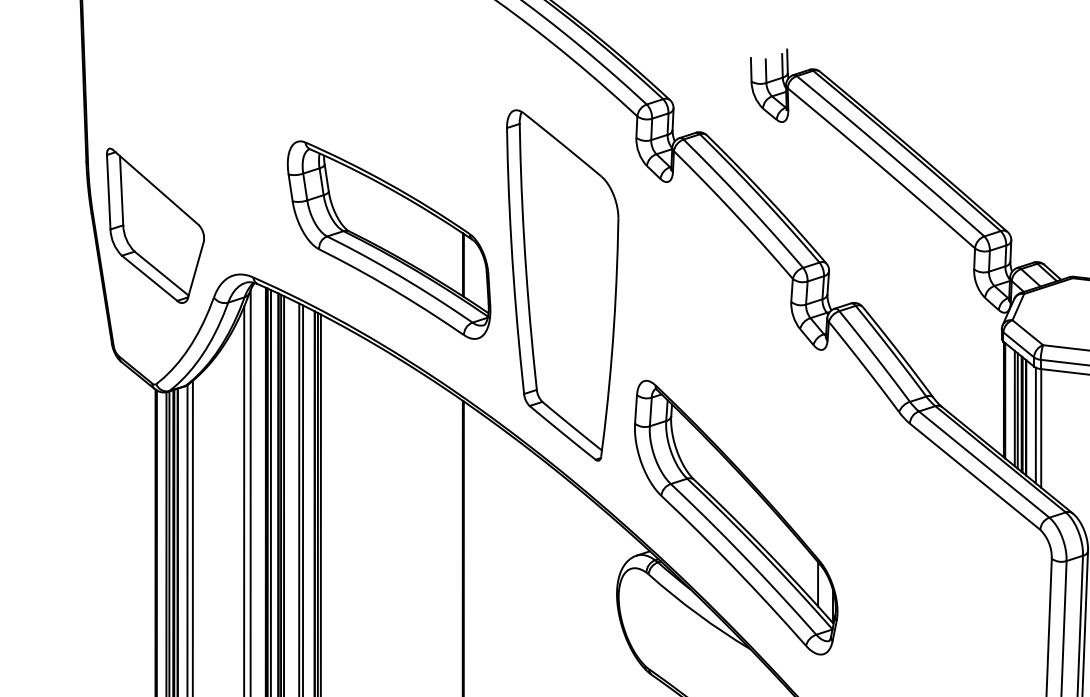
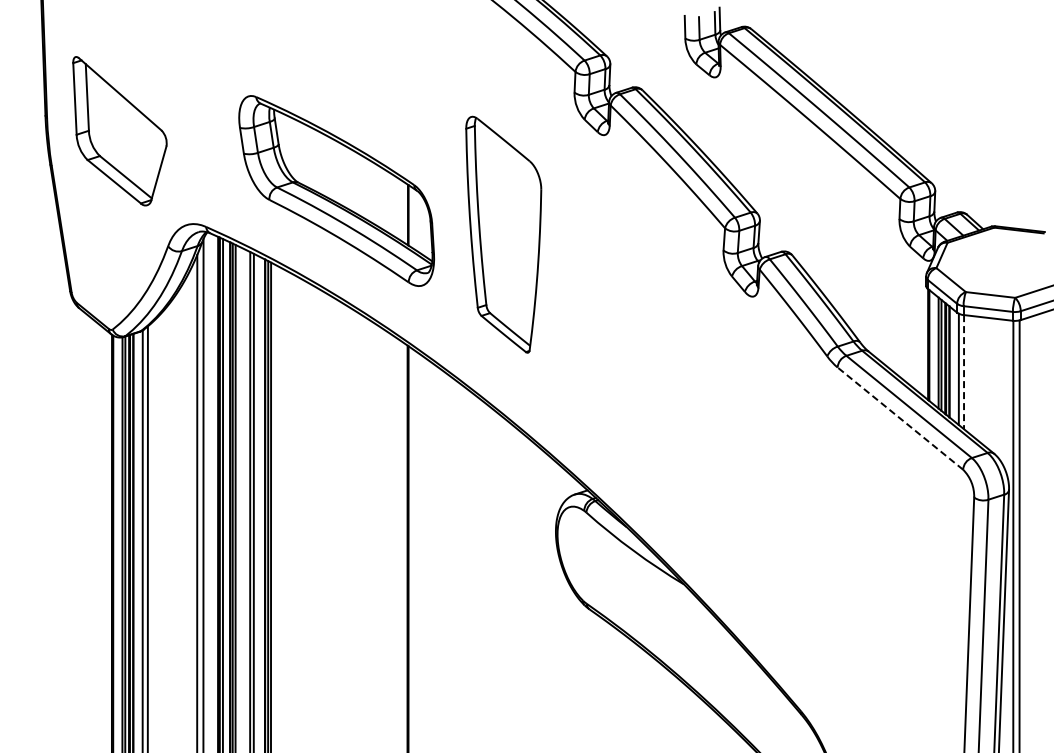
part: (155, 226) -> (119, 131), moved
part: (562, 285) -> (503, 234), size x0.7
line: (1041, 428) -> (964, 372), solid -> dashed
line: (975, 476) -> (900, 418), solid -> dashed
part: (736, 517) -> (670, 457), removed

